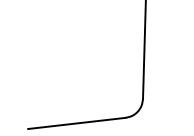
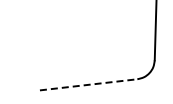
line: (77, 123) -> (89, 84), solid -> dashed

